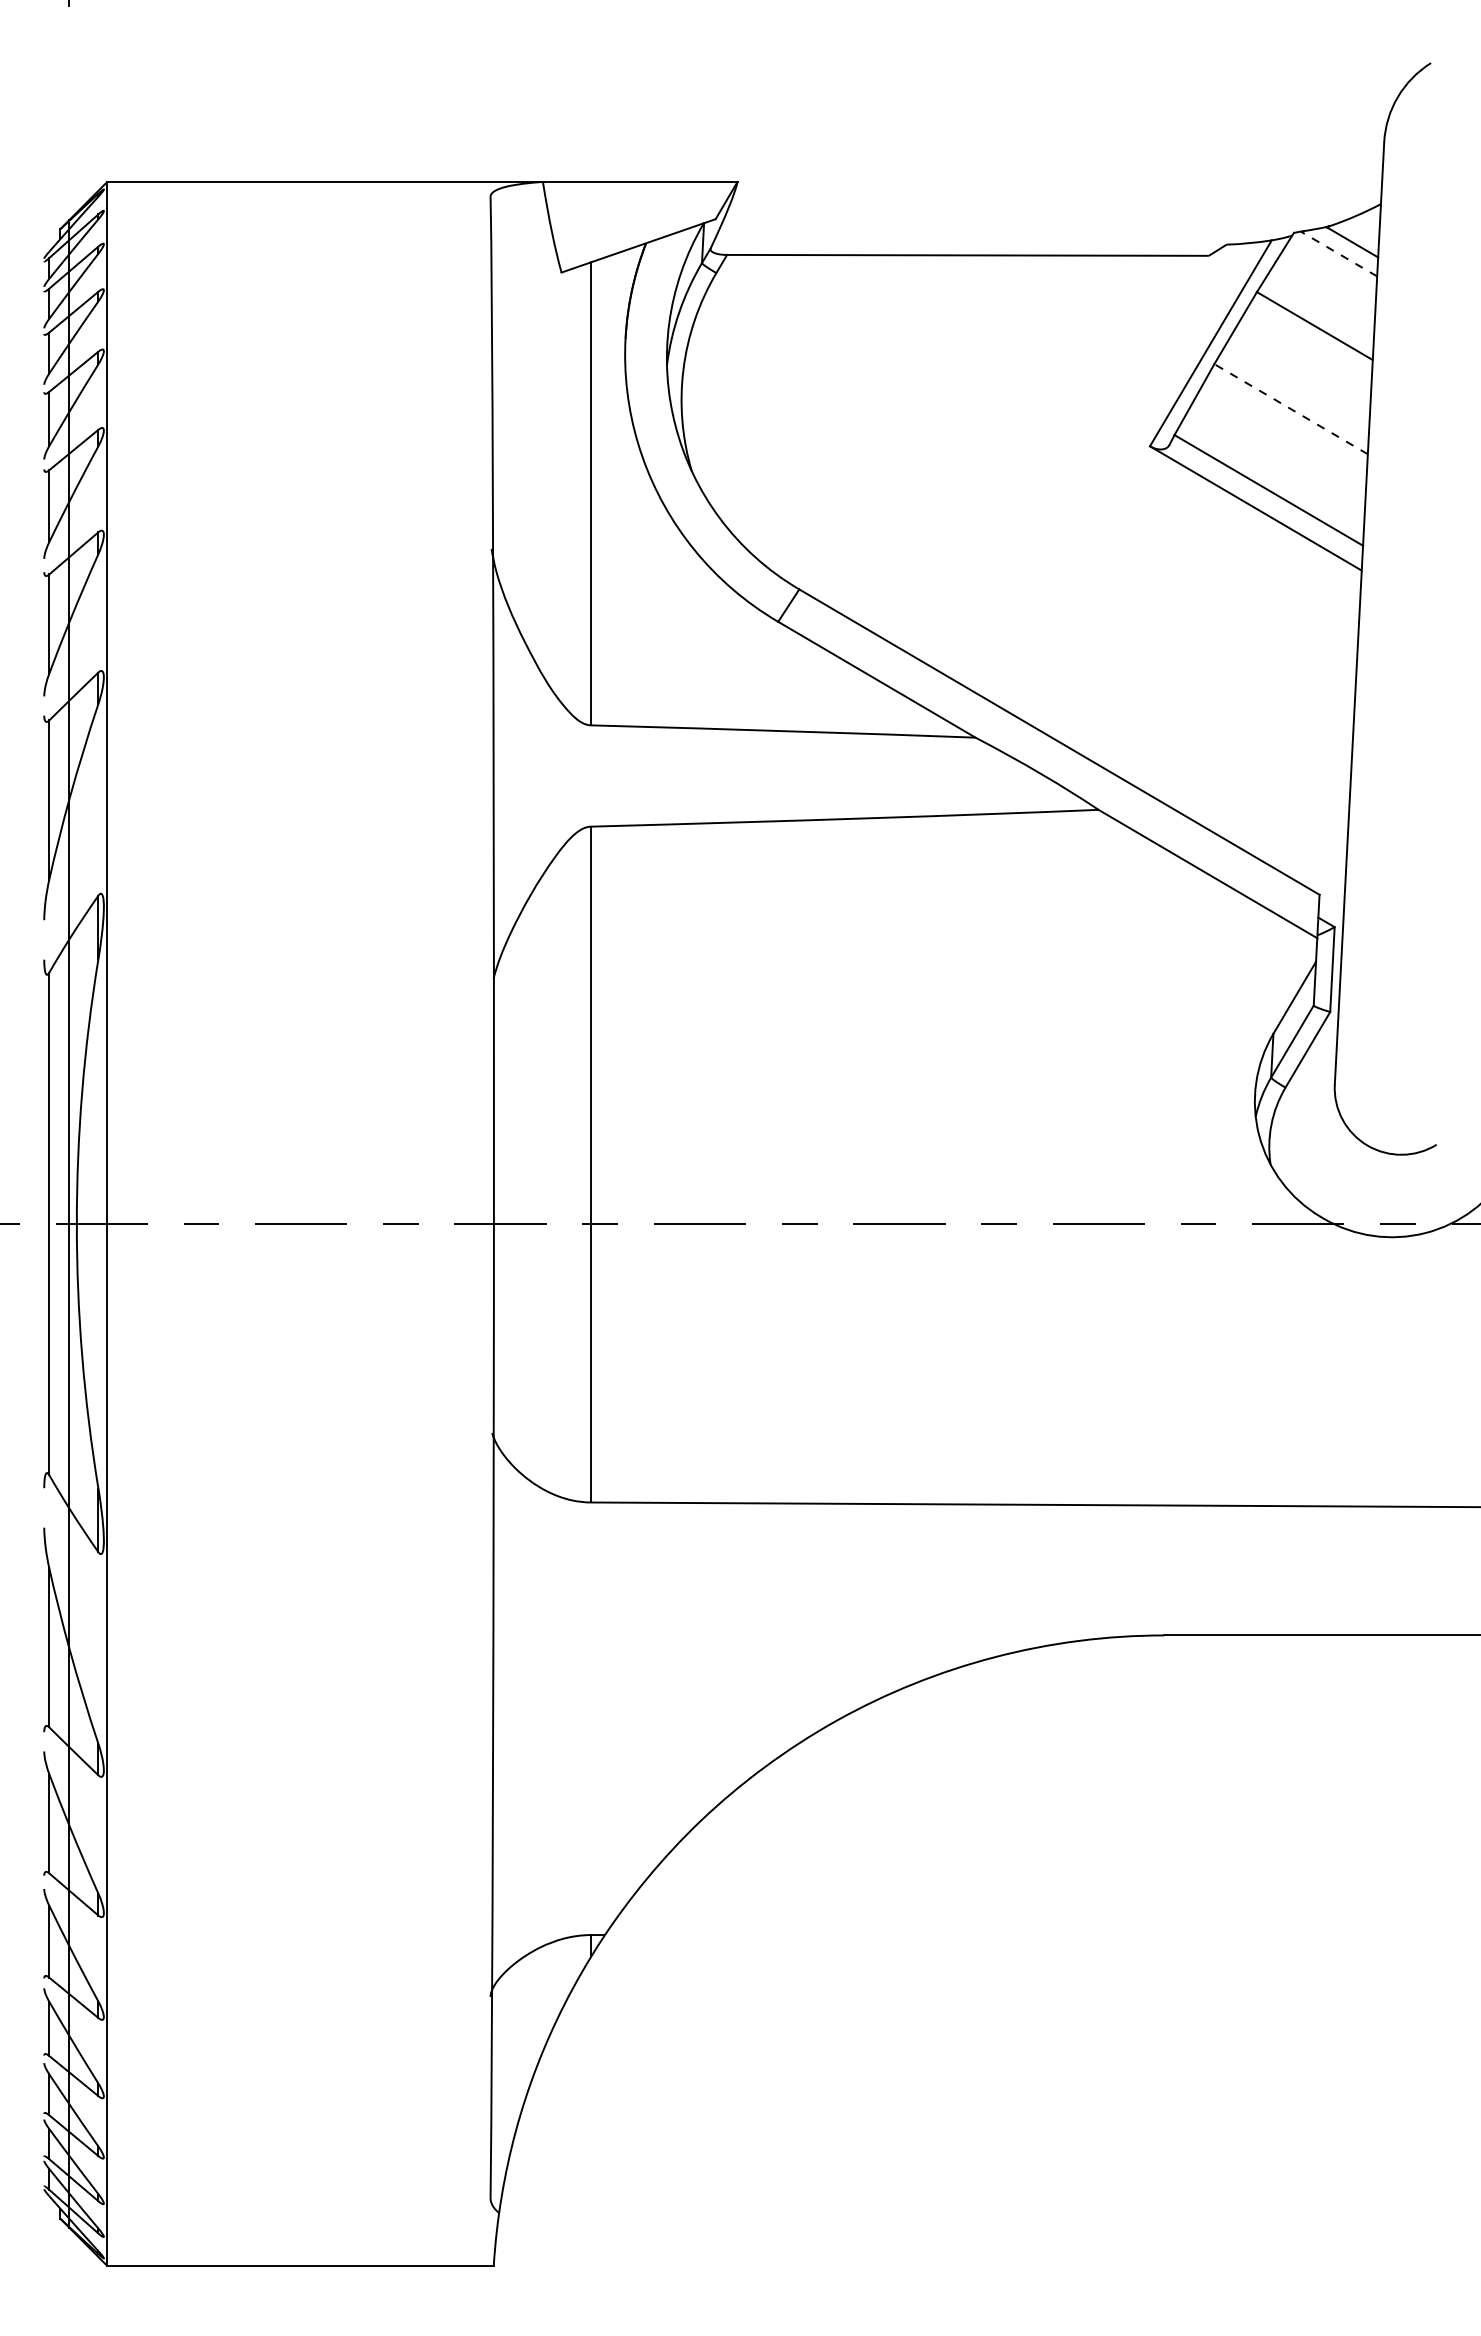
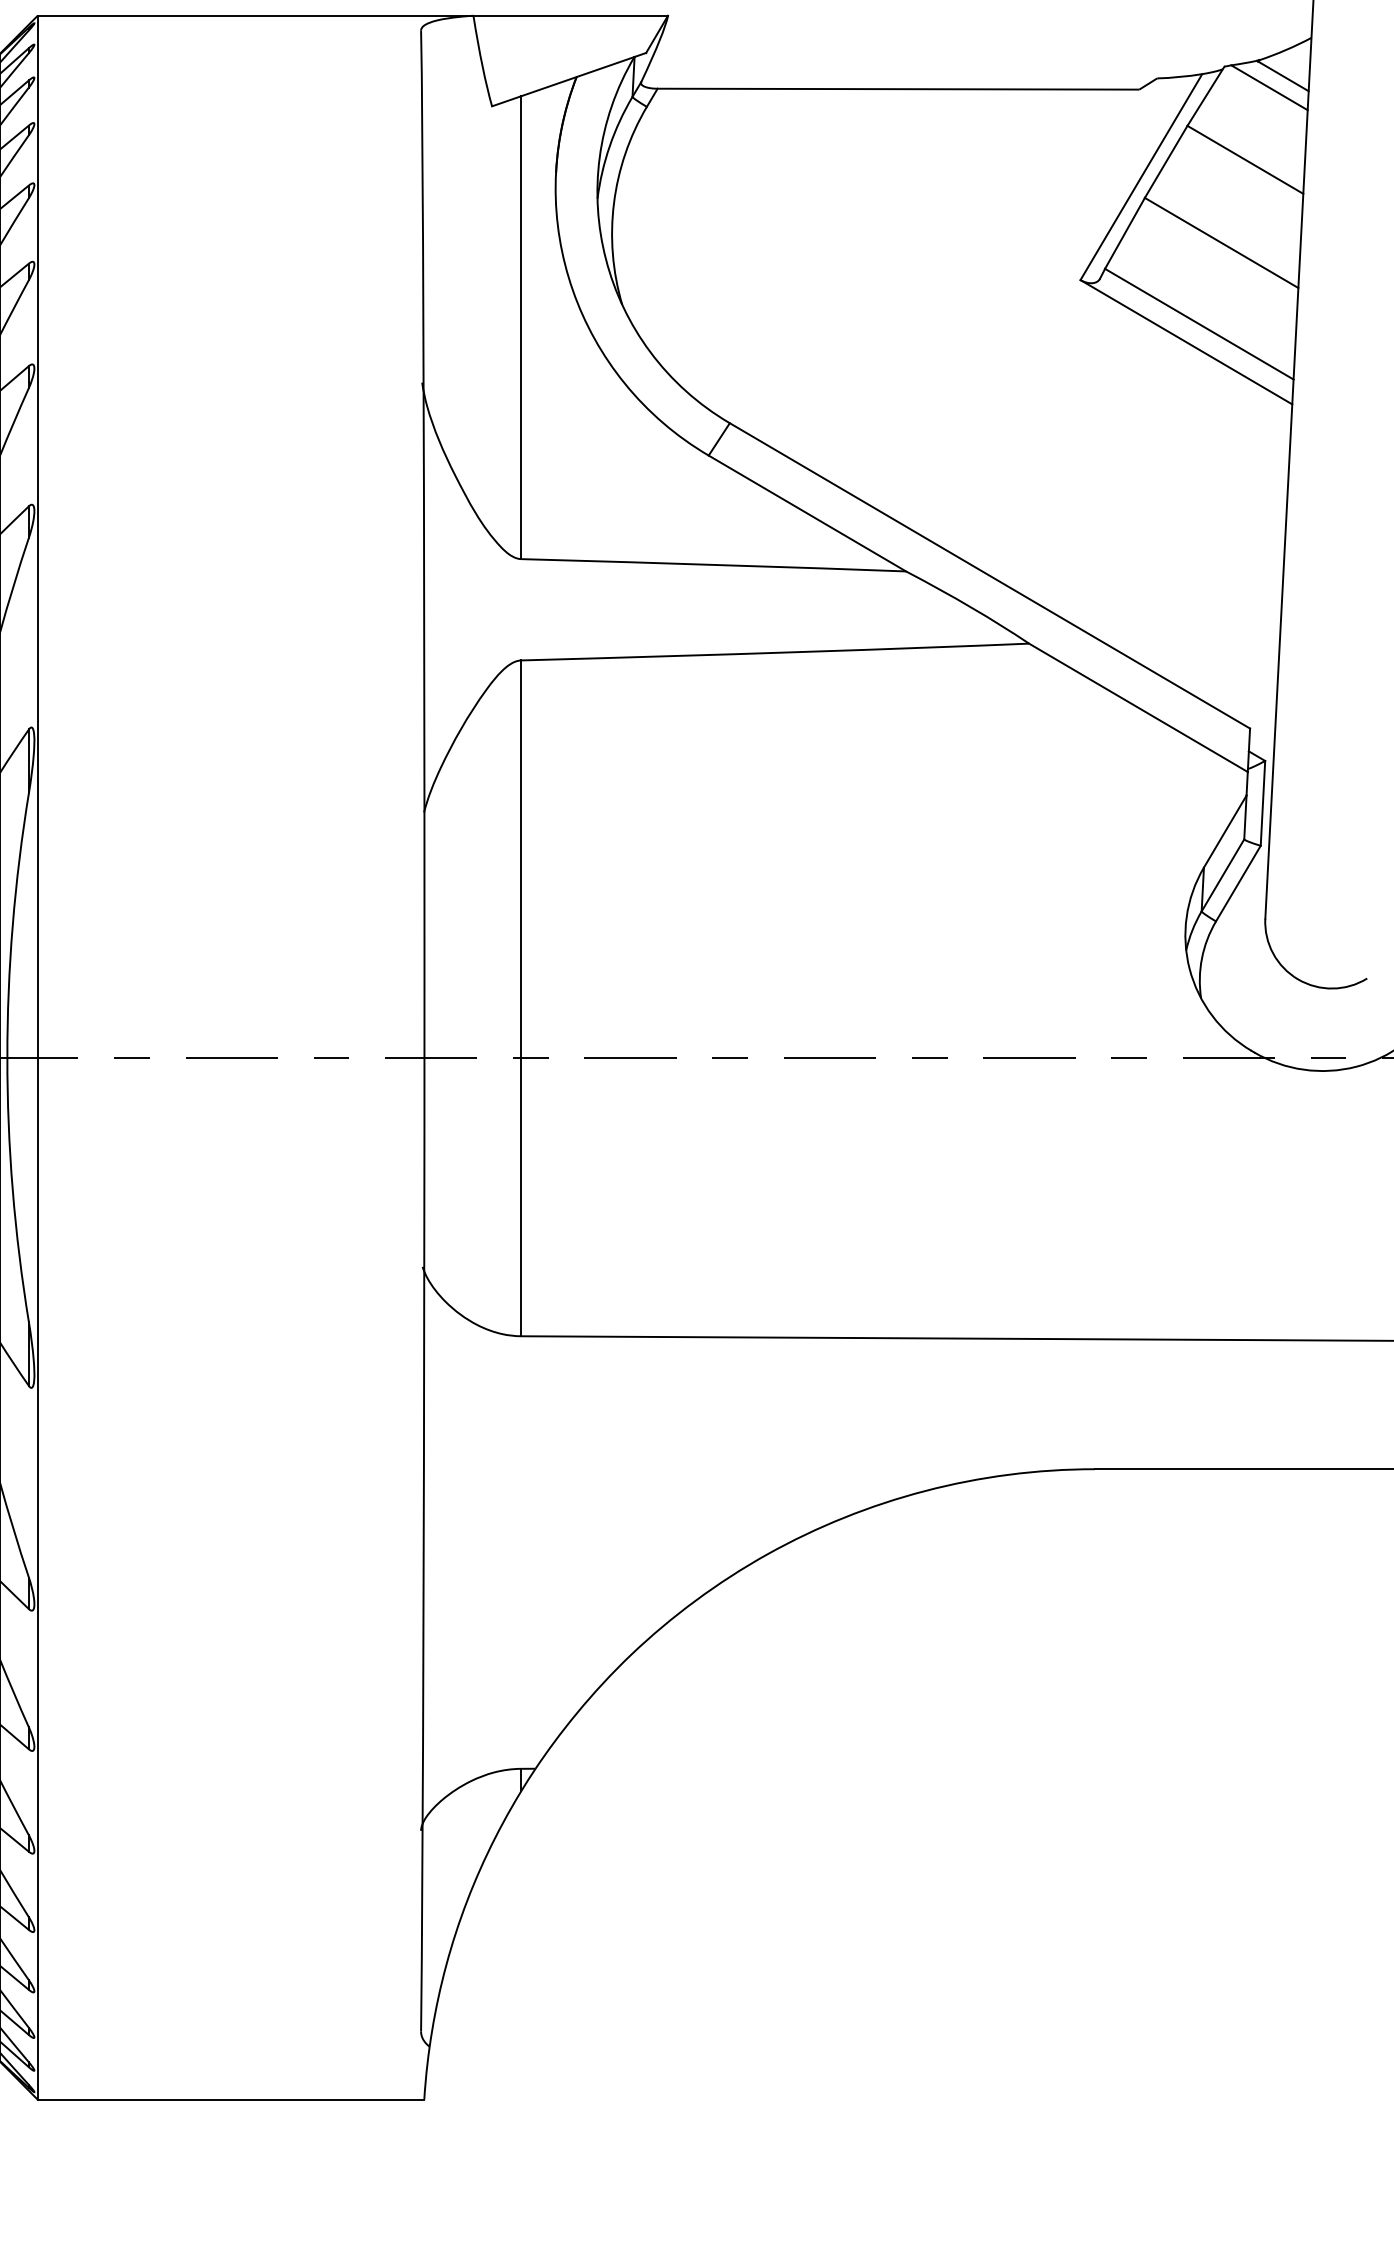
line: (1338, 253) -> (1269, 87), dashed -> solid
line: (1291, 409) -> (1222, 243), dashed -> solid

